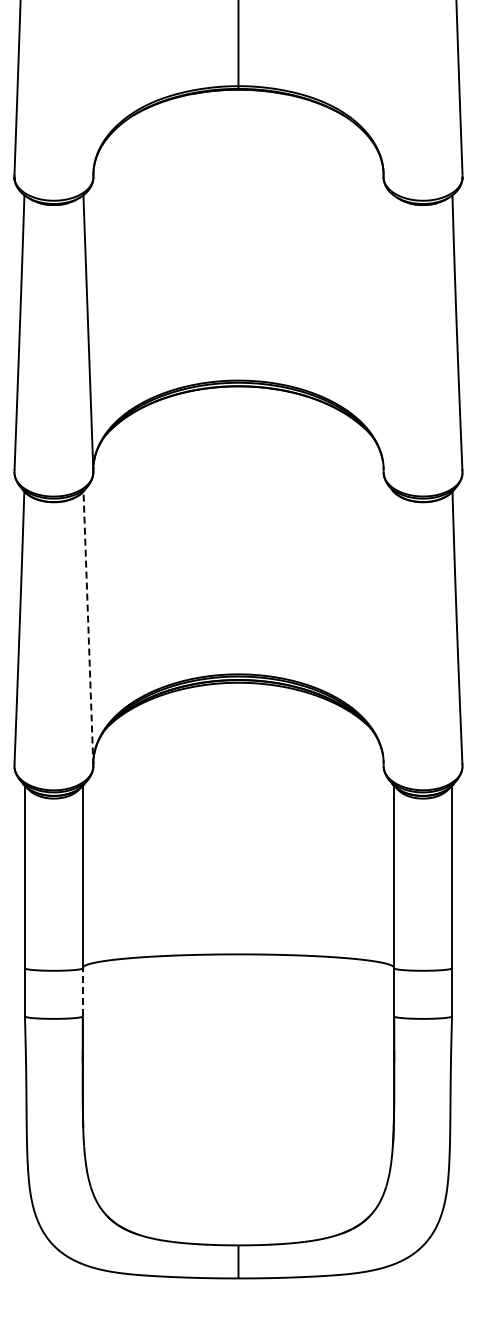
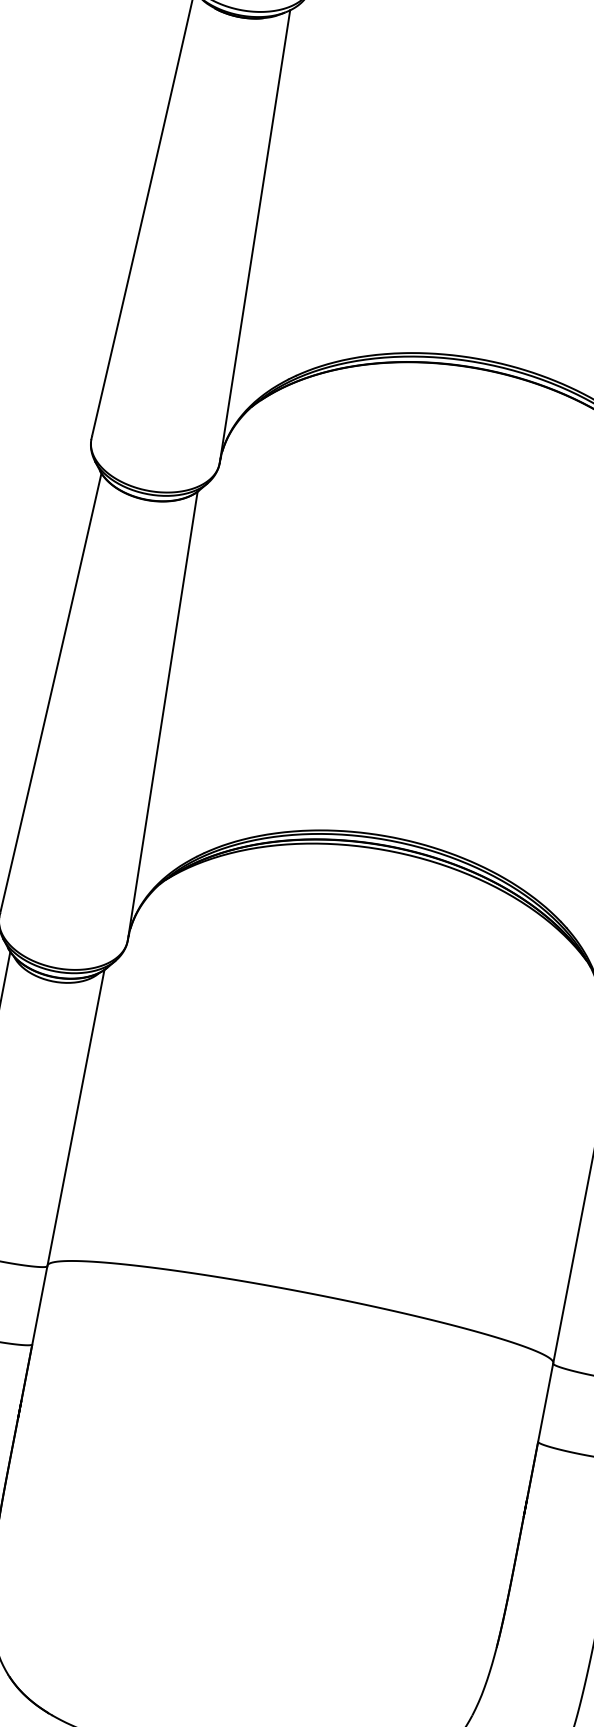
line: (88, 627) -> (163, 714), dashed -> solid
line: (82, 991) -> (39, 1303), dashed -> solid

